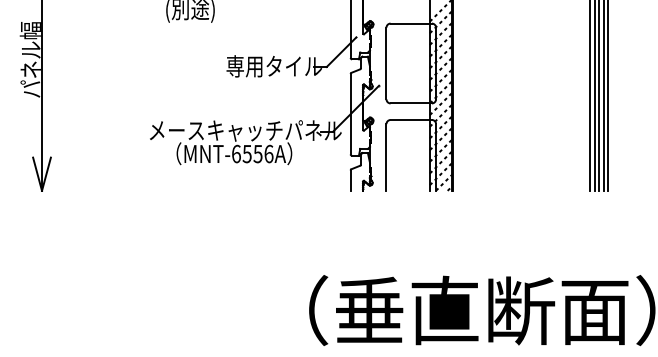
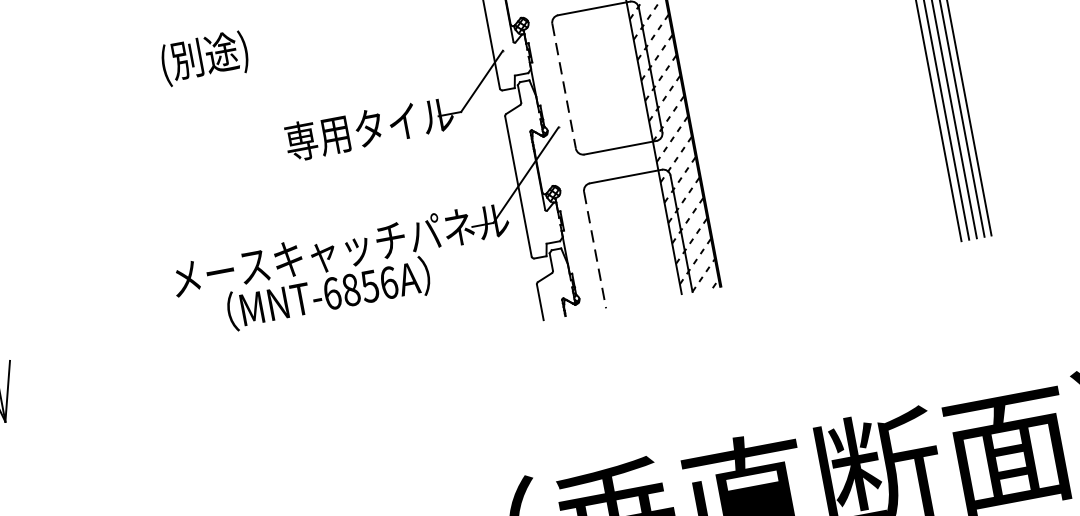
line: (386, 63) -> (564, 86), solid -> dashed
text: (246, 153) -> (349, 289), MNT-6556A -> MNT-6856A
line: (386, 157) -> (595, 250), solid -> dashed

